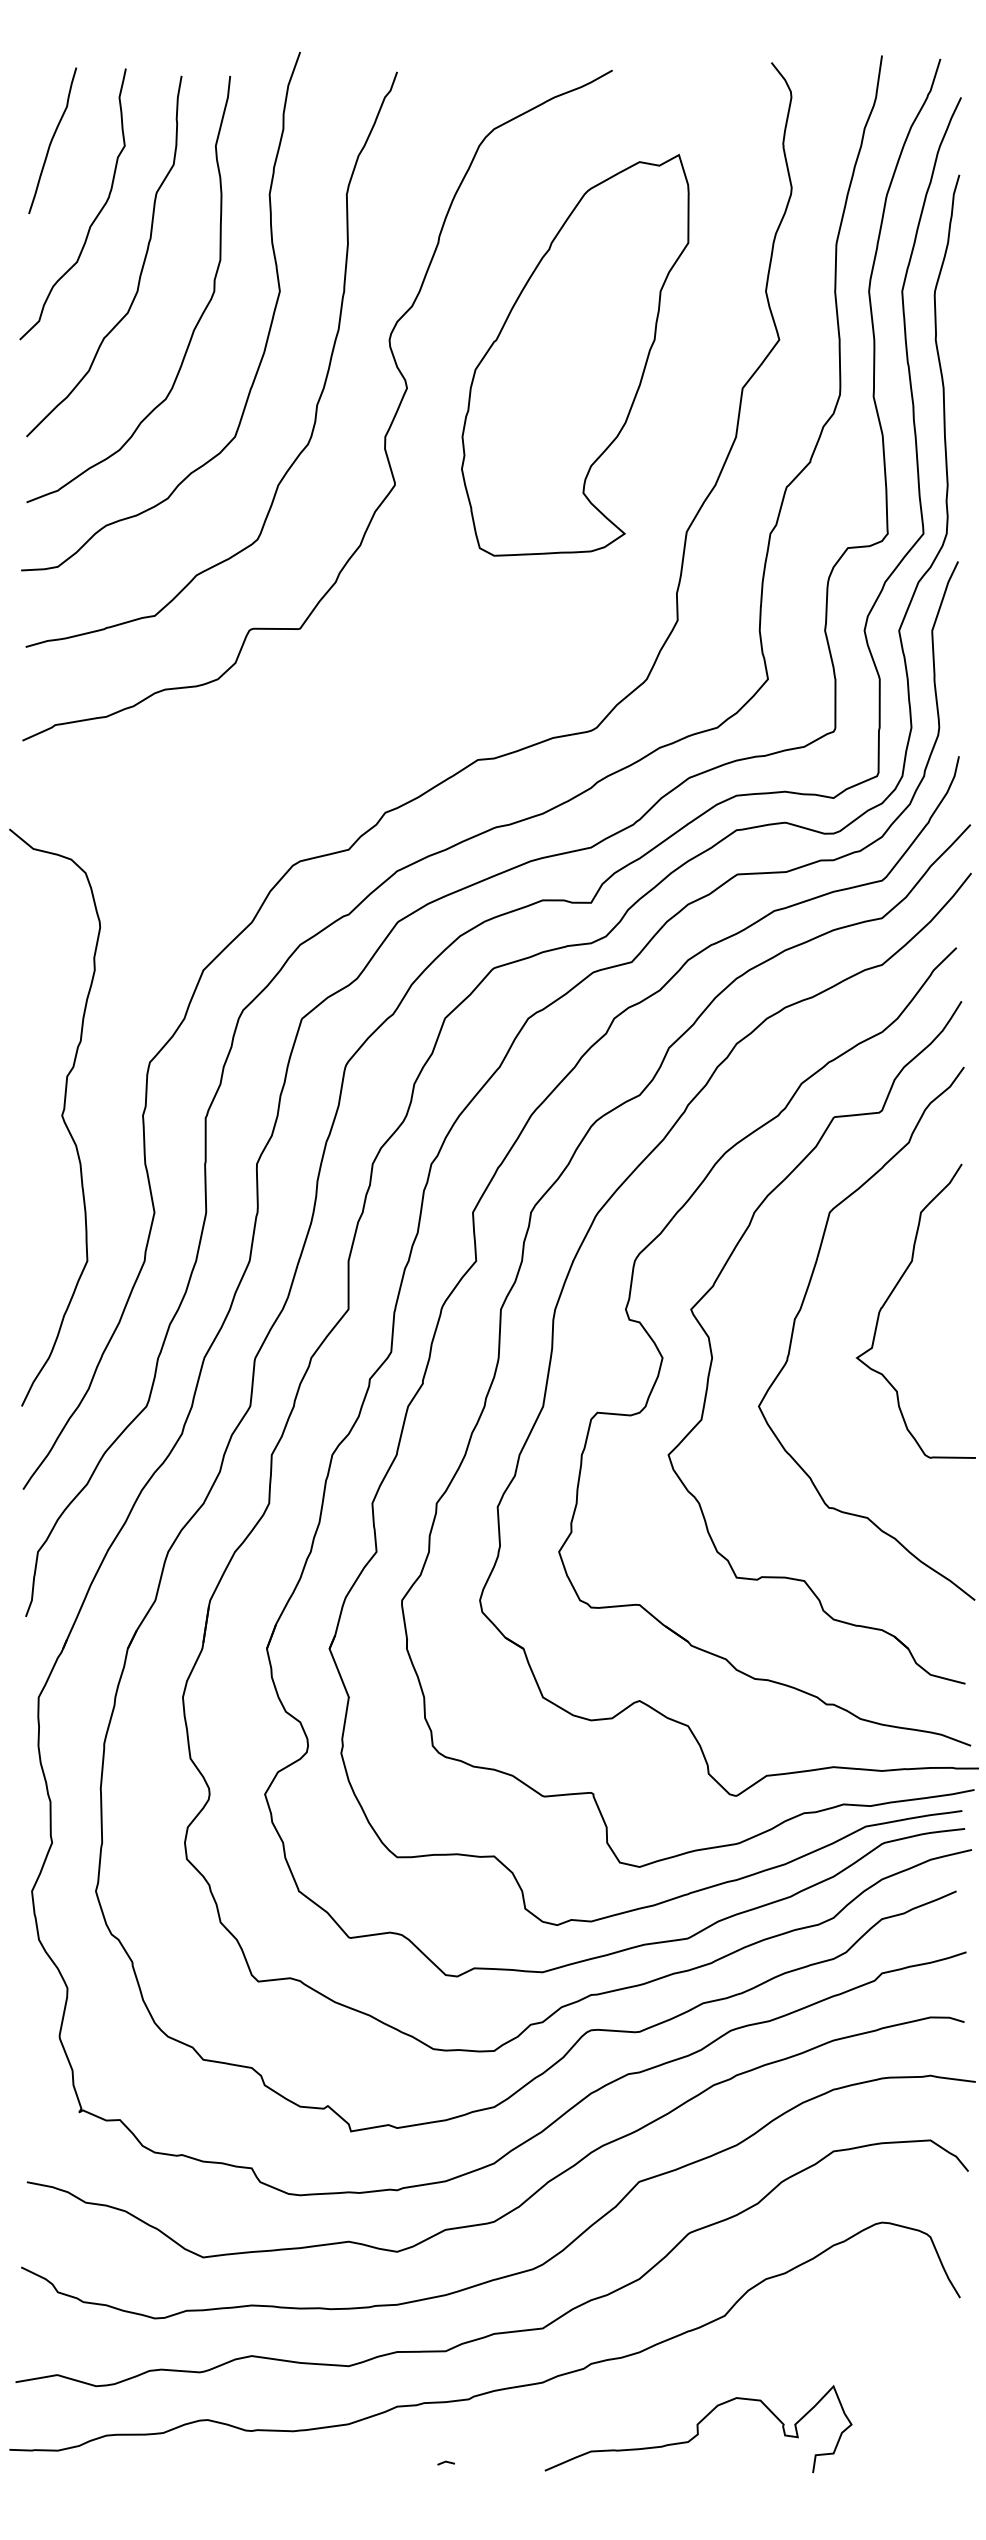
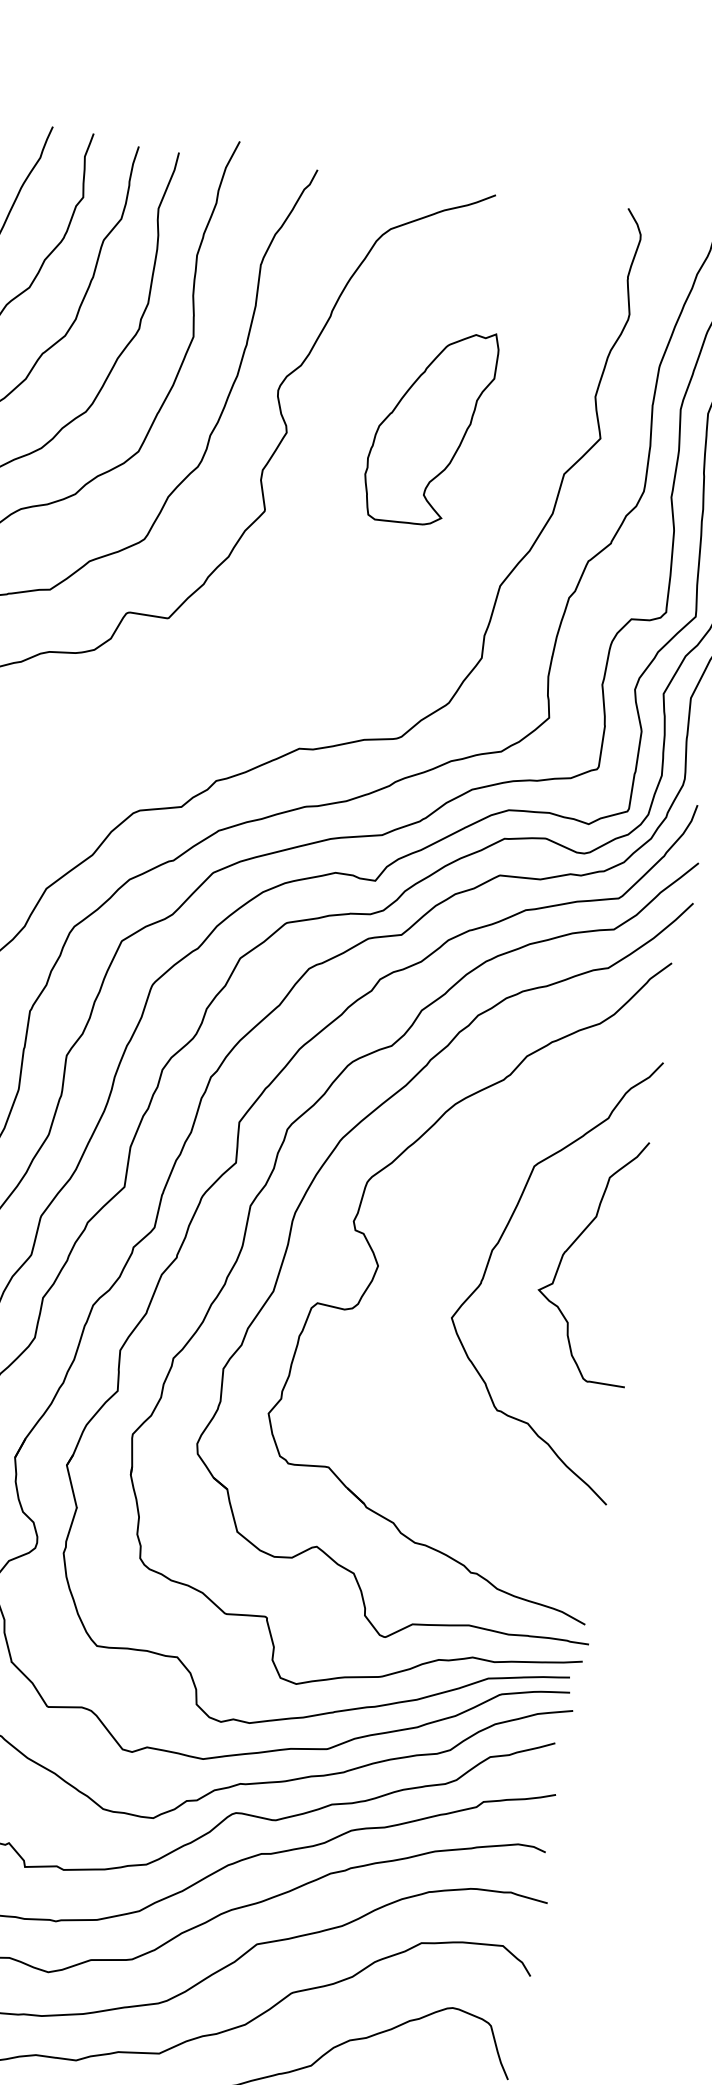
part: (575, 354) -> (430, 425), size x0.6
part: (712, 1352) -> (420, 1267), removed

